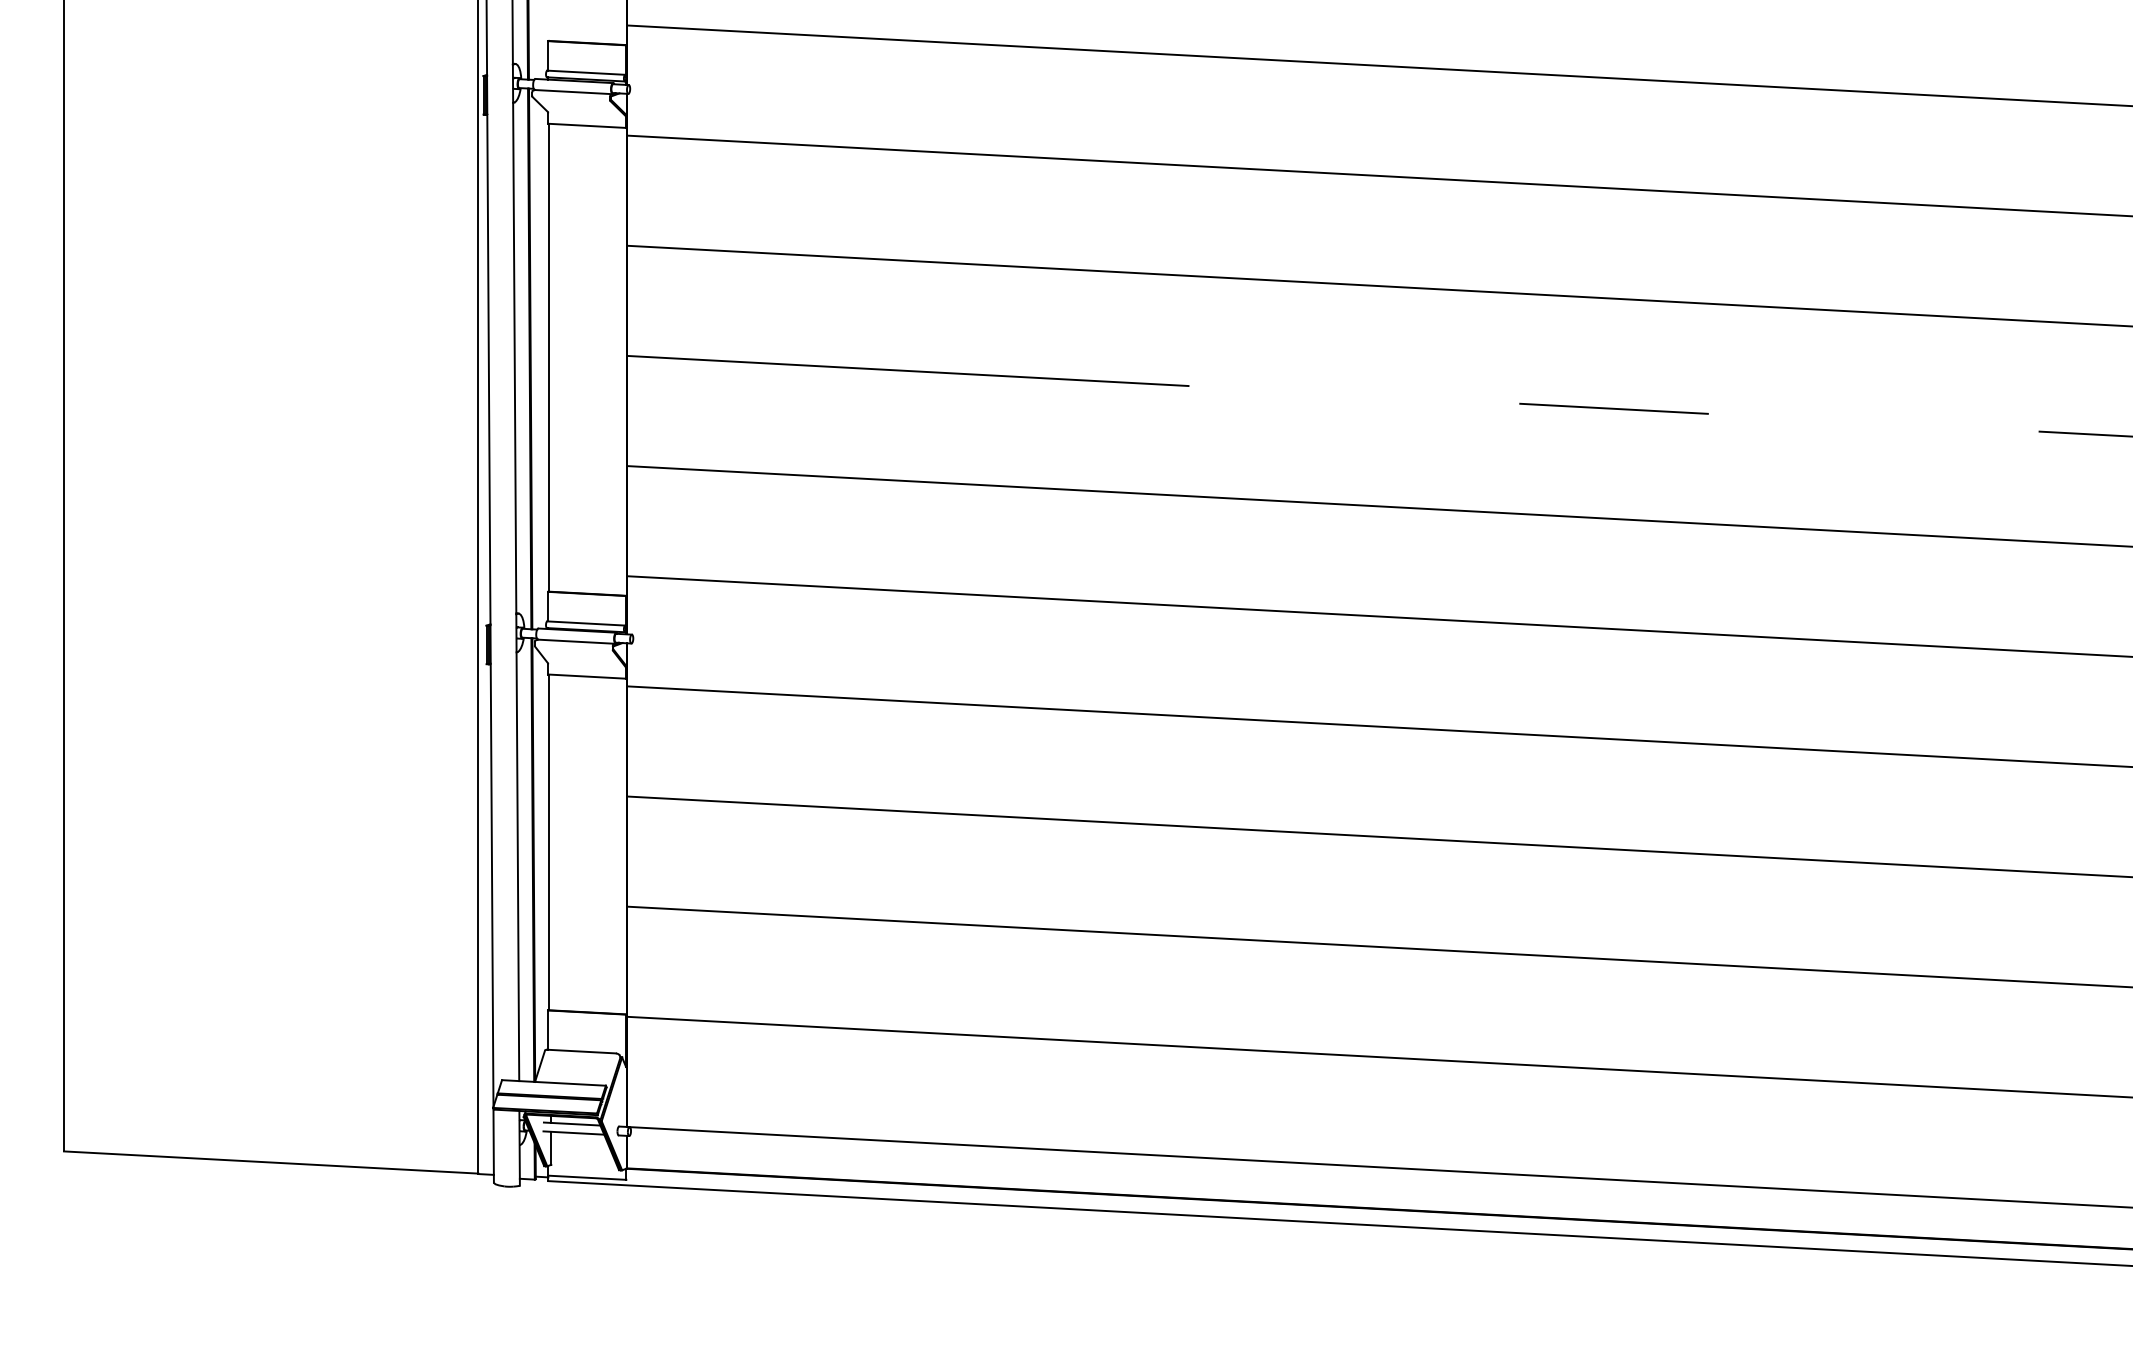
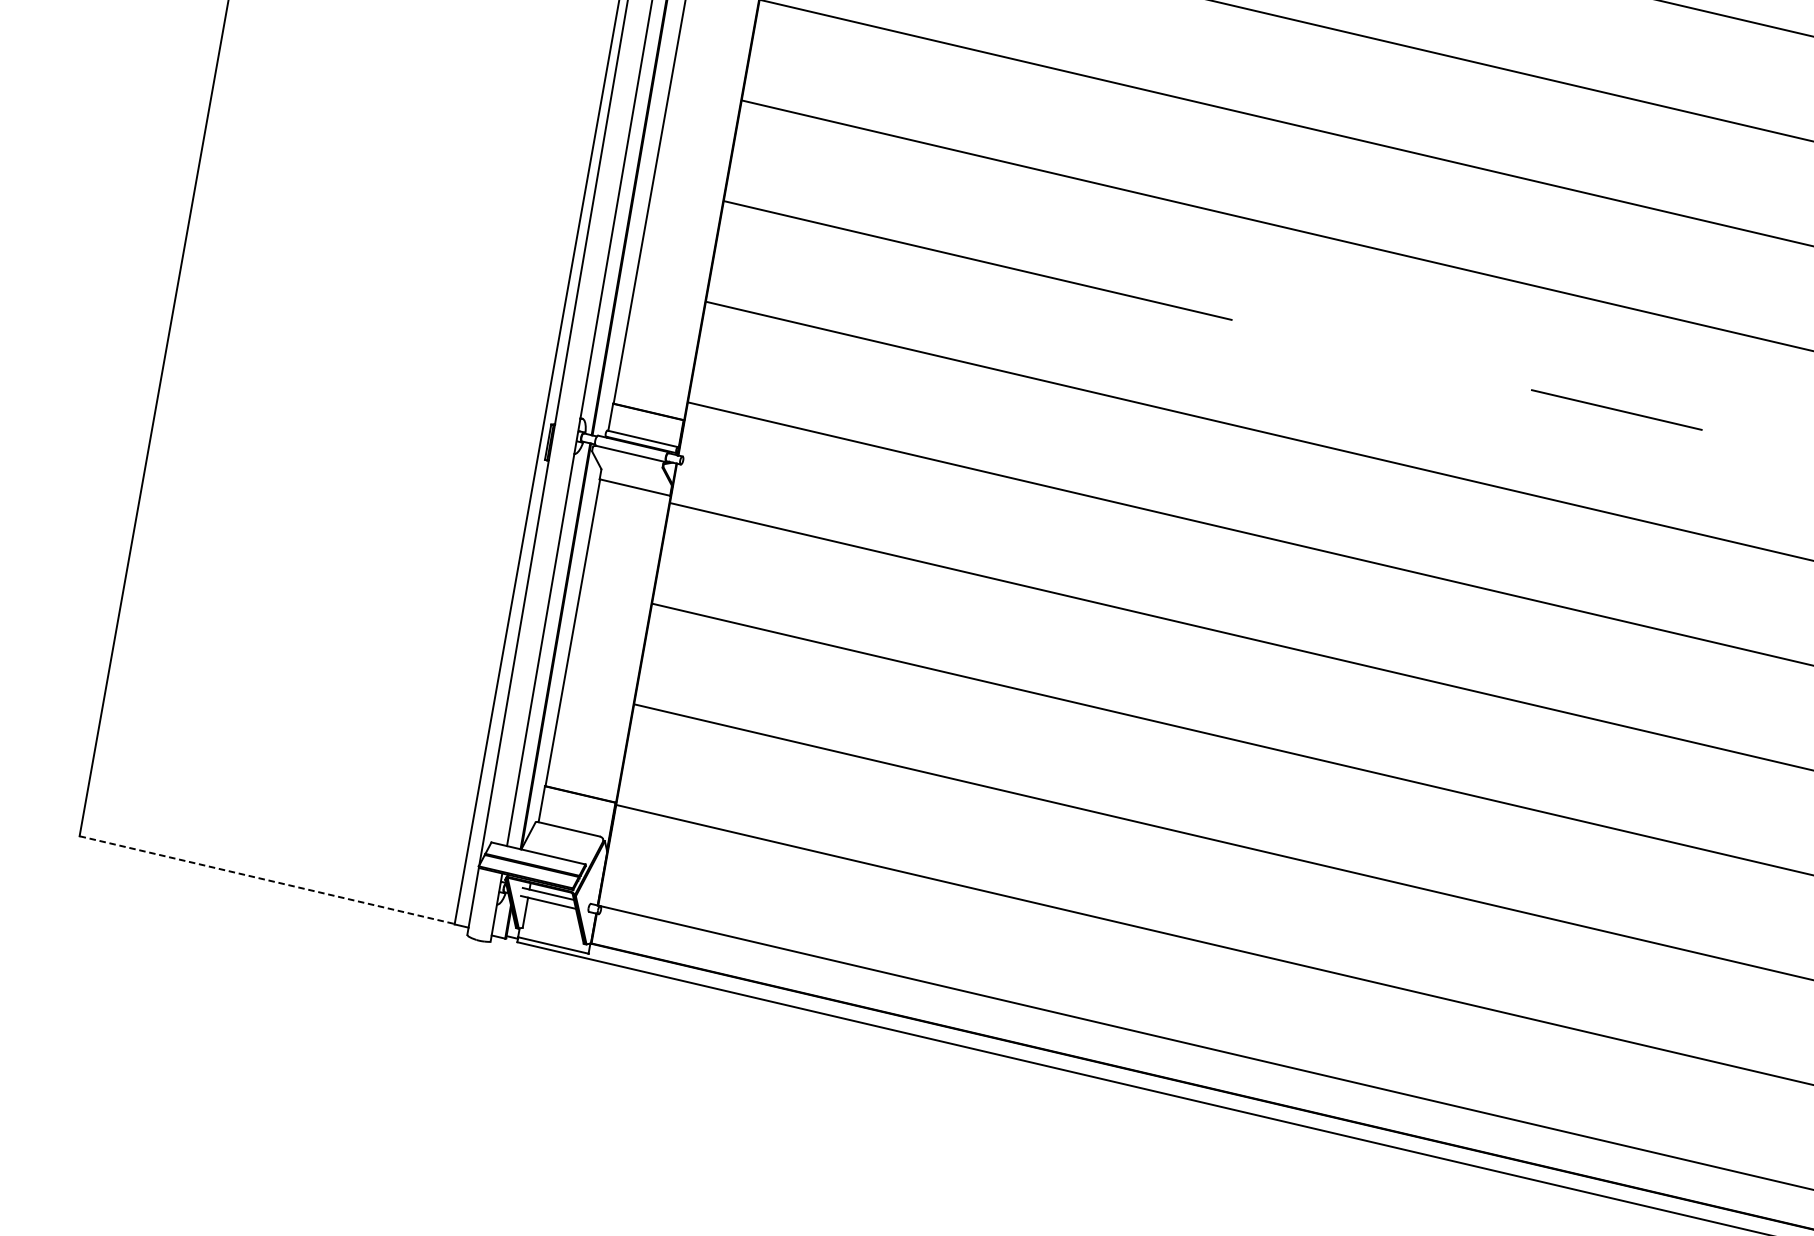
line: (271, 1162) -> (267, 880), solid -> dashed

